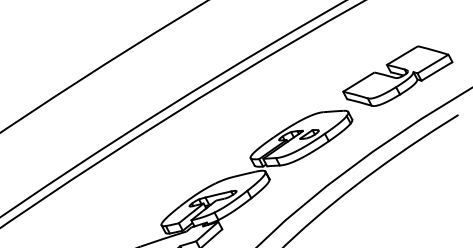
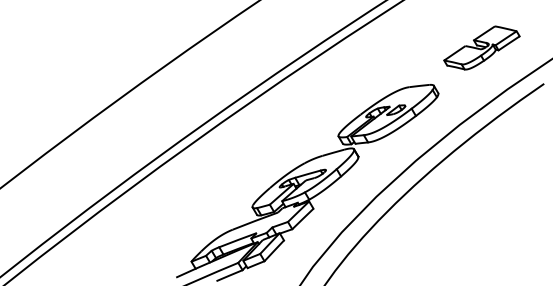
part: (397, 75) -> (481, 47), size x0.7

